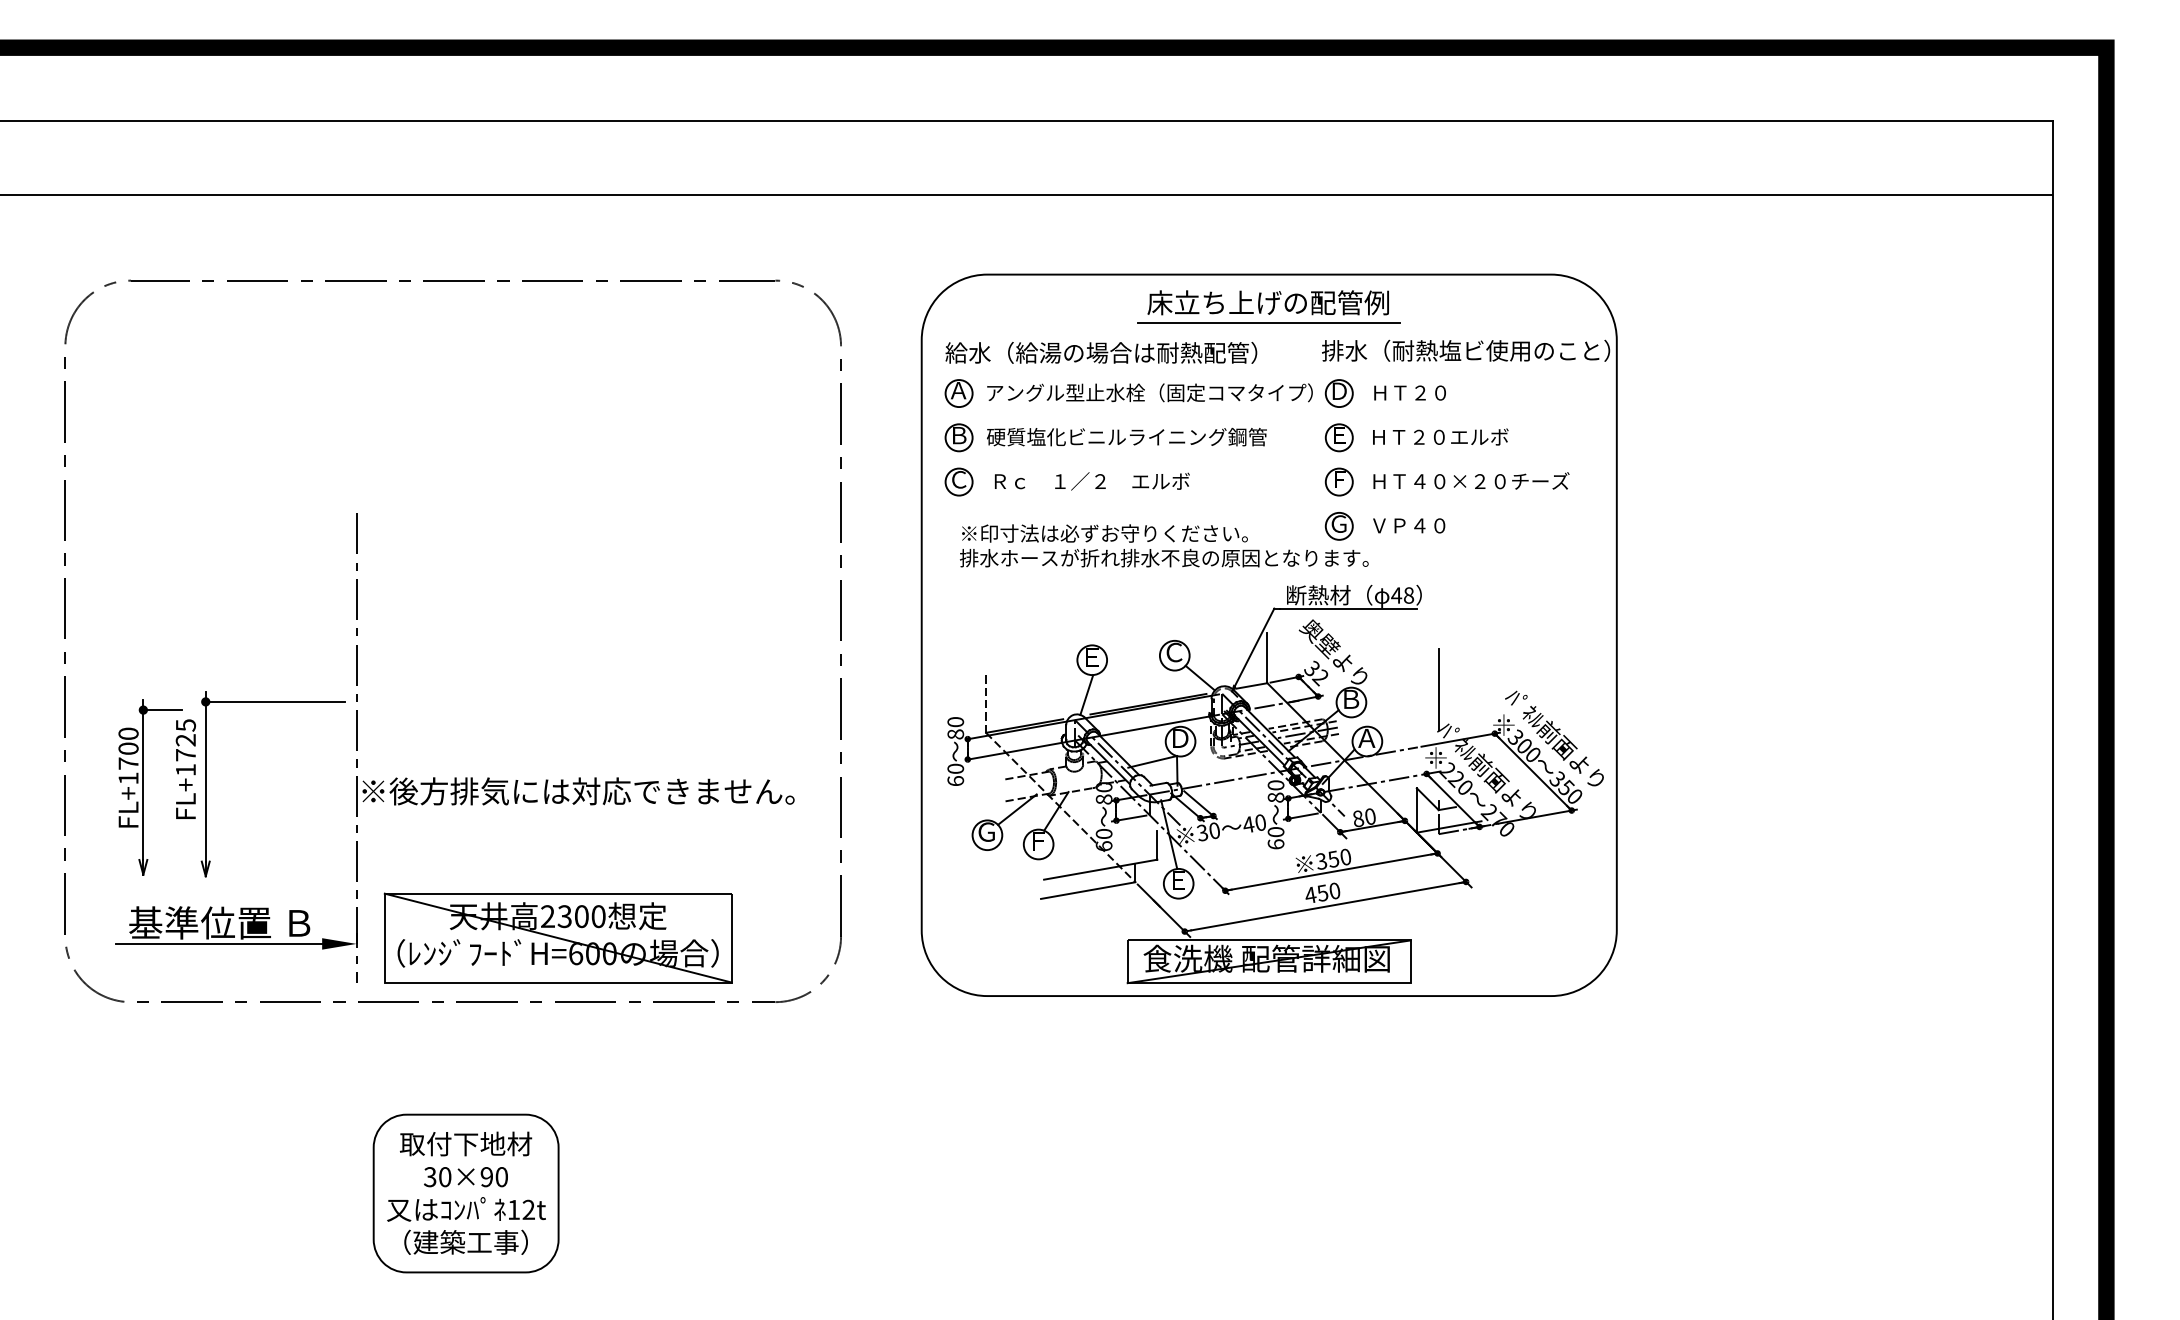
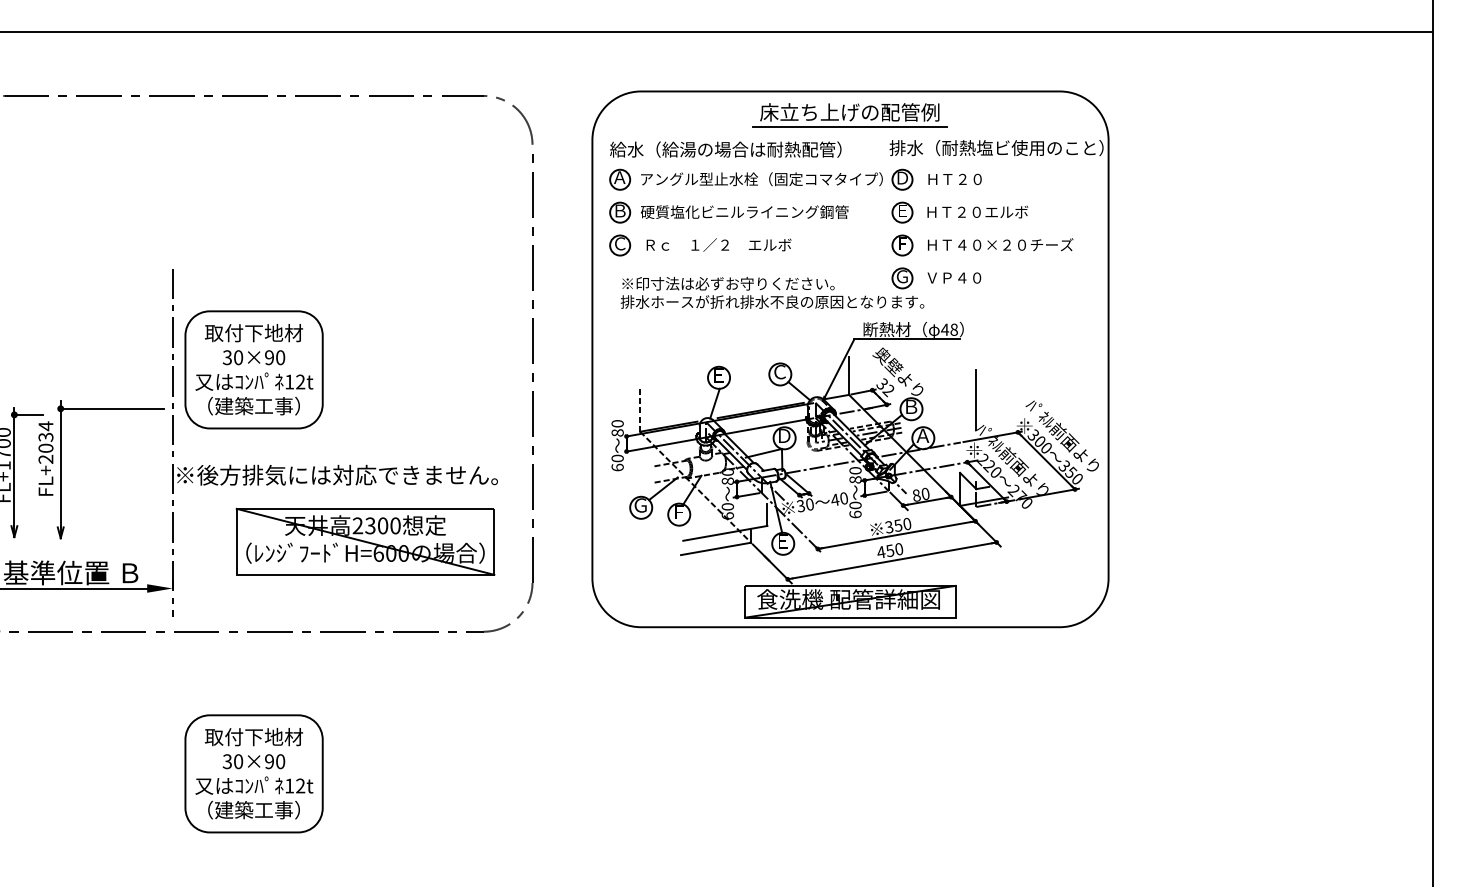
part: (465, 649) -> (253, 369), added
text: (185, 747) -> (45, 442), FL+1725 -> FL+2034
part: (557, 937) -> (365, 541), moved

